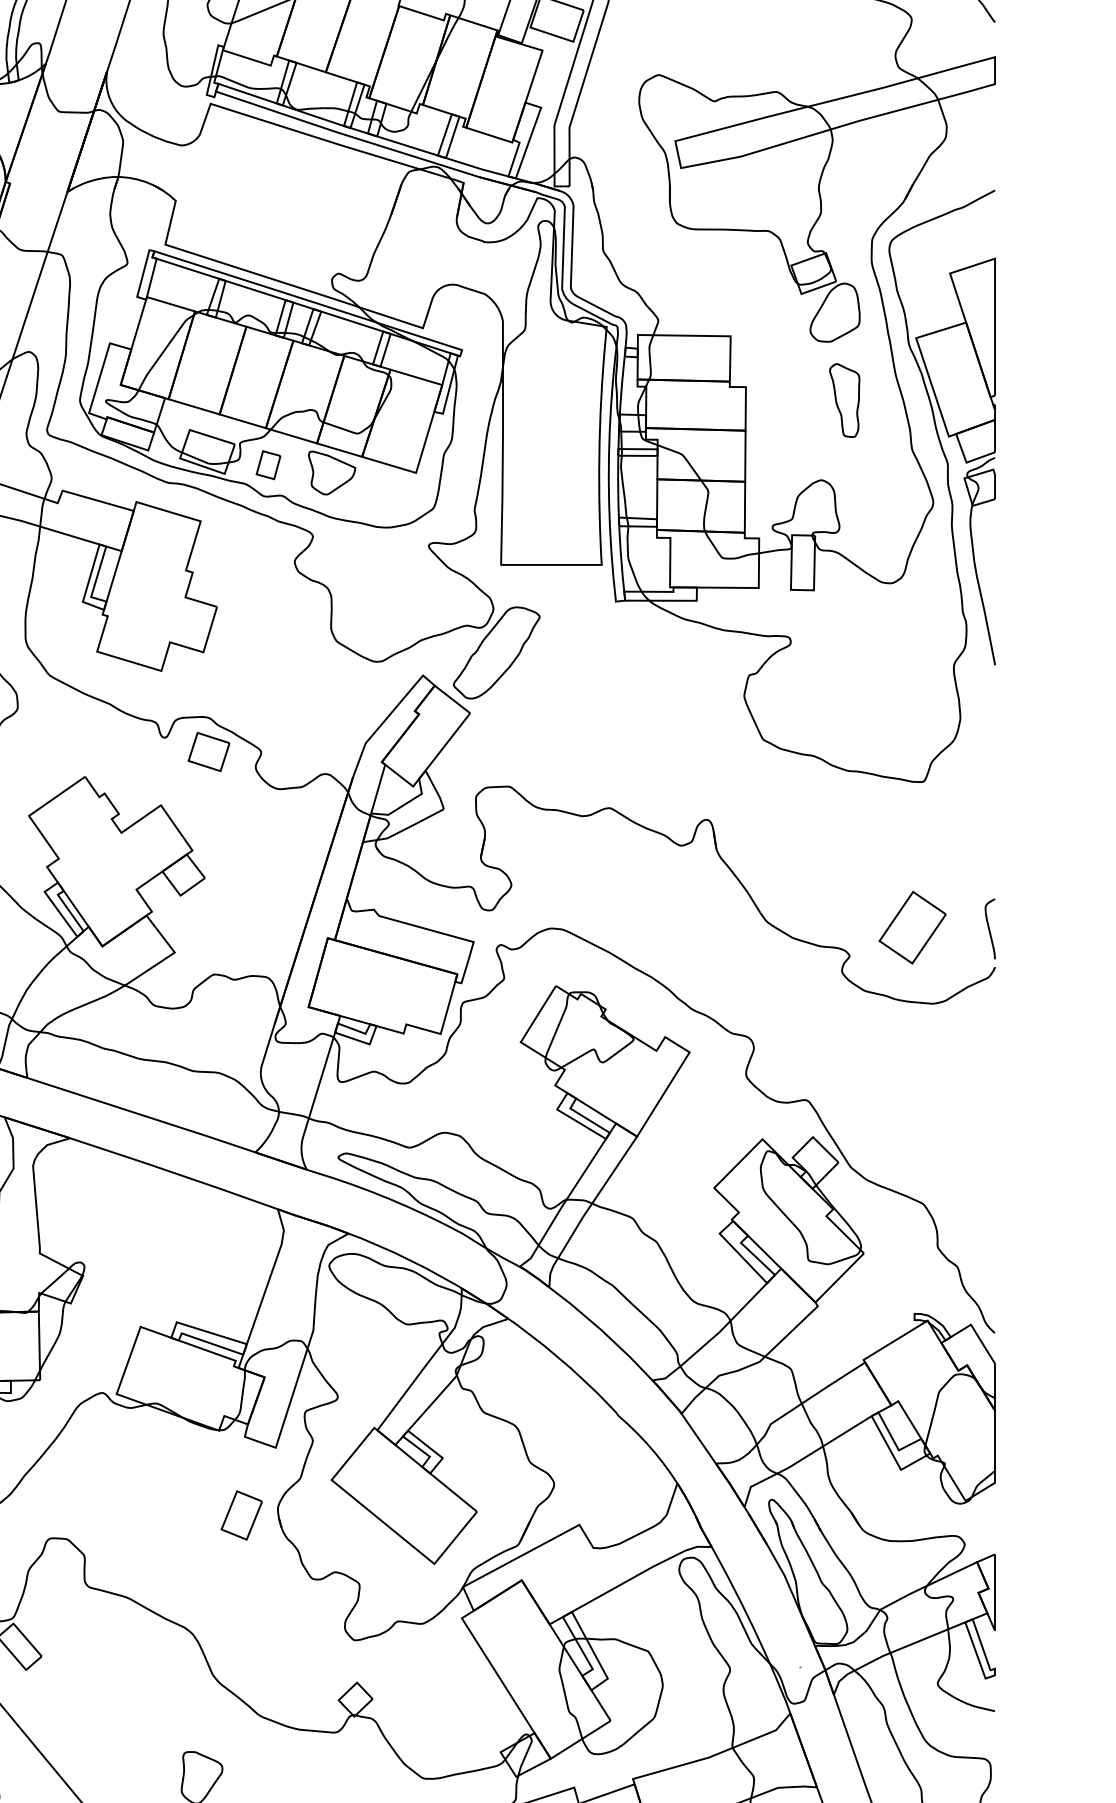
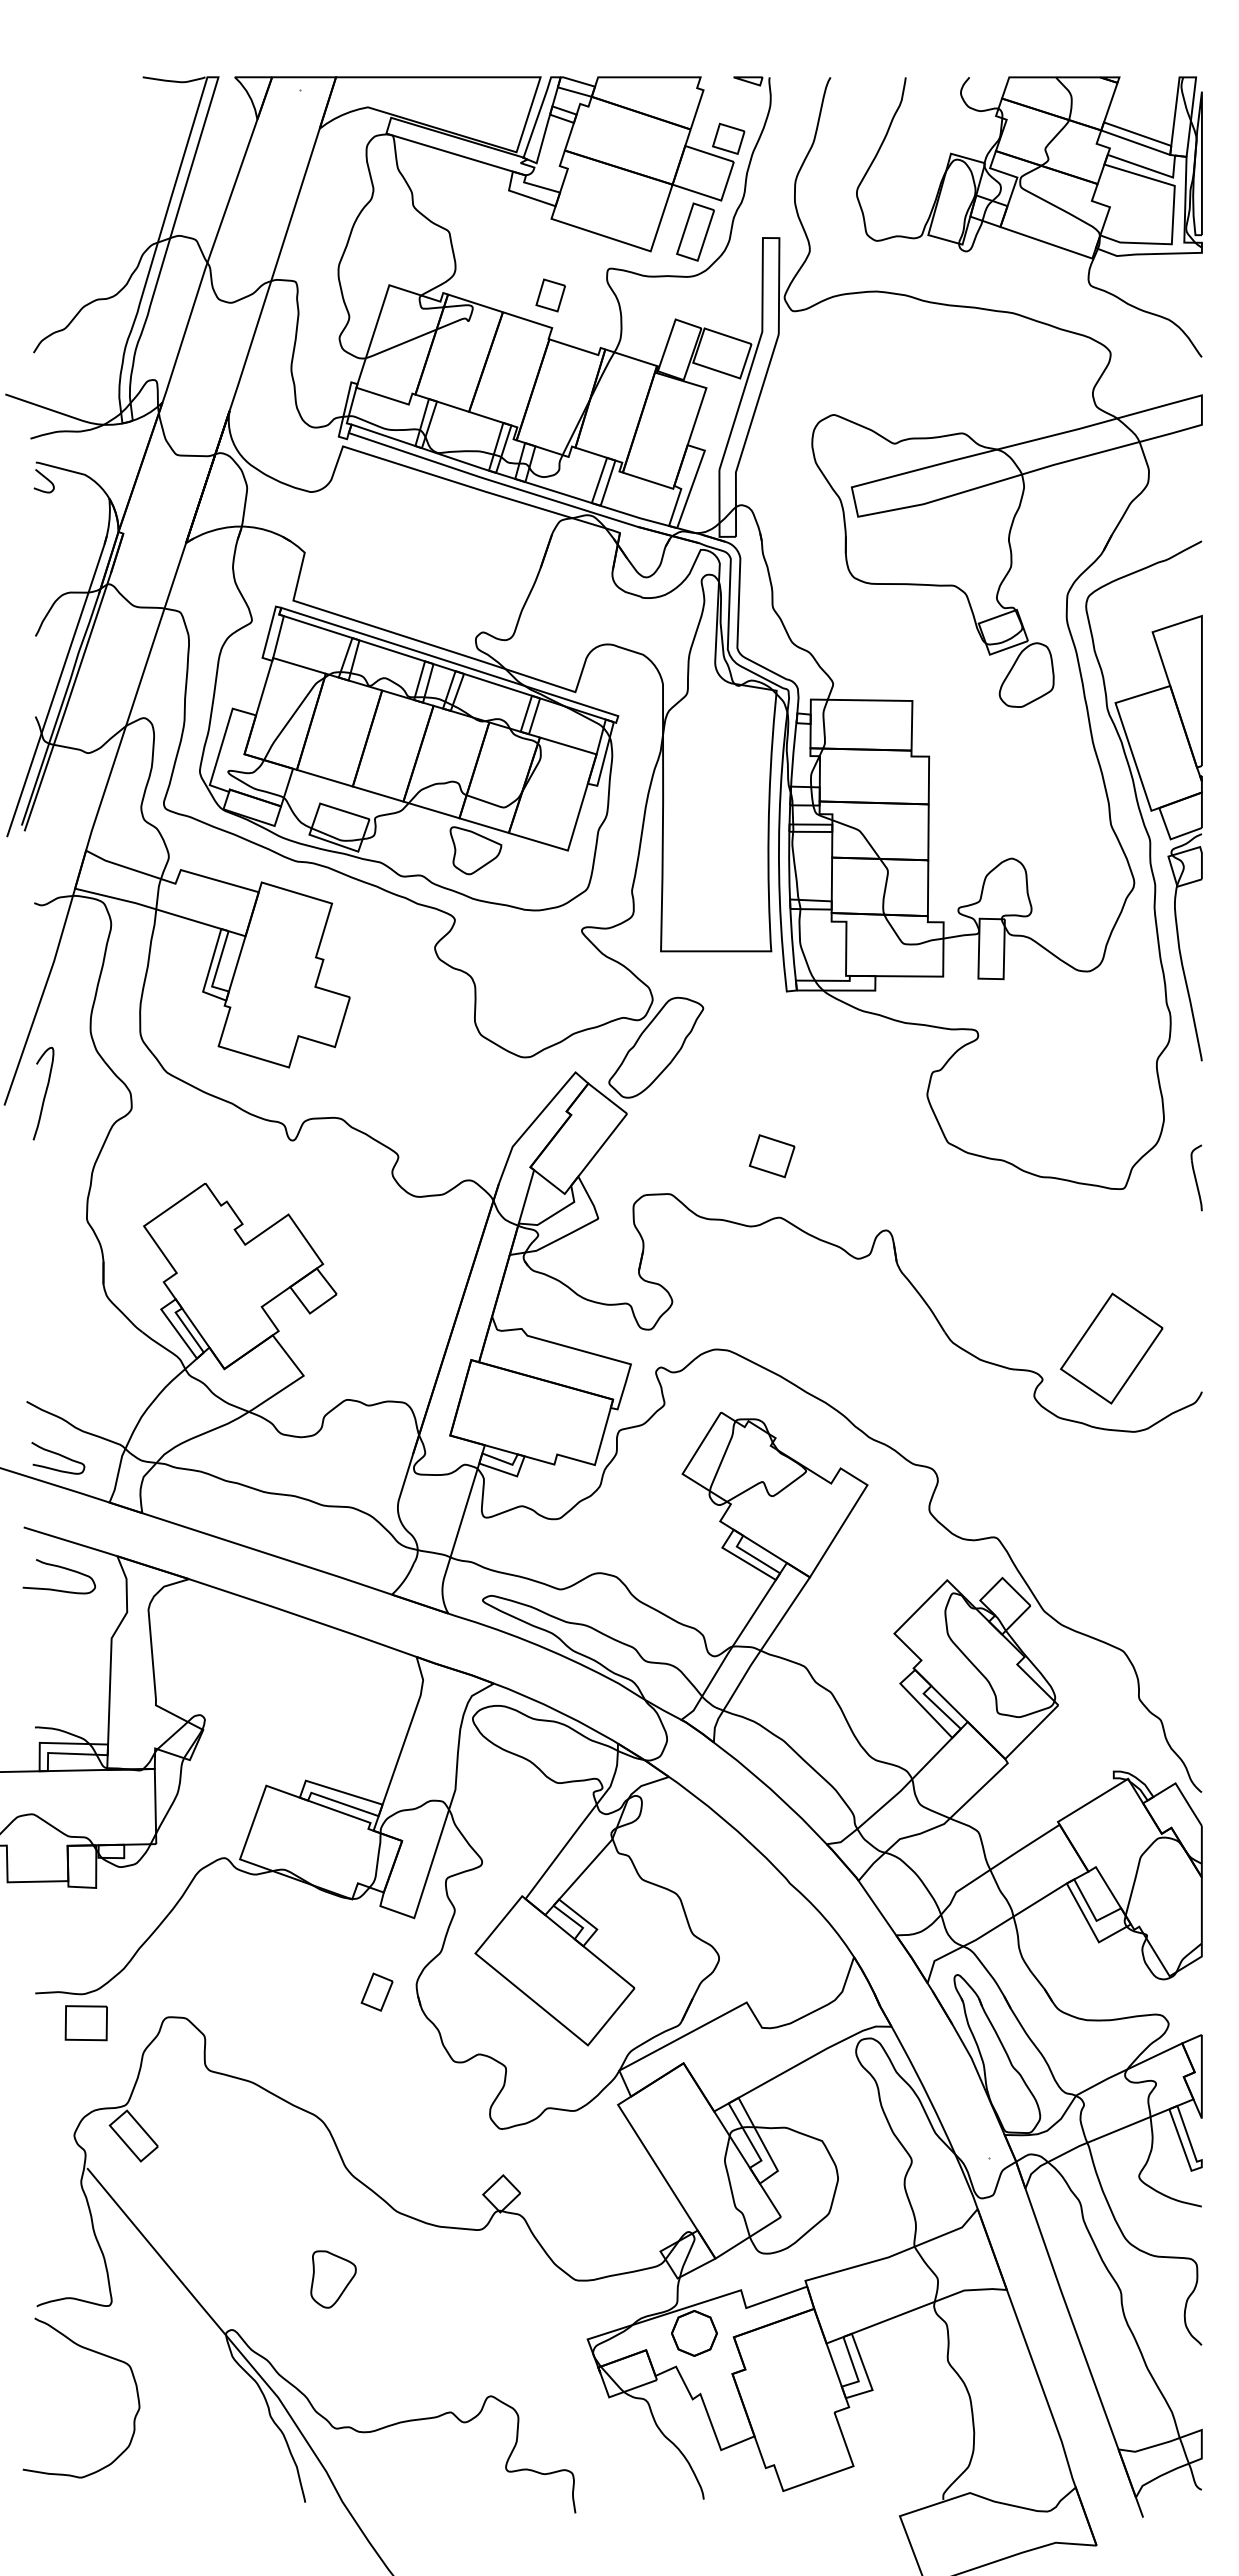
part: (844, 400) -> (1037, 771), removed
part: (268, 464) -> (406, 841), removed
part: (208, 752) -> (771, 1156), moved
part: (912, 927) -> (1111, 1348), size x1.4
part: (990, 928) -> (1196, 1177), moved
part: (242, 1514) -> (377, 1991), size x0.7

